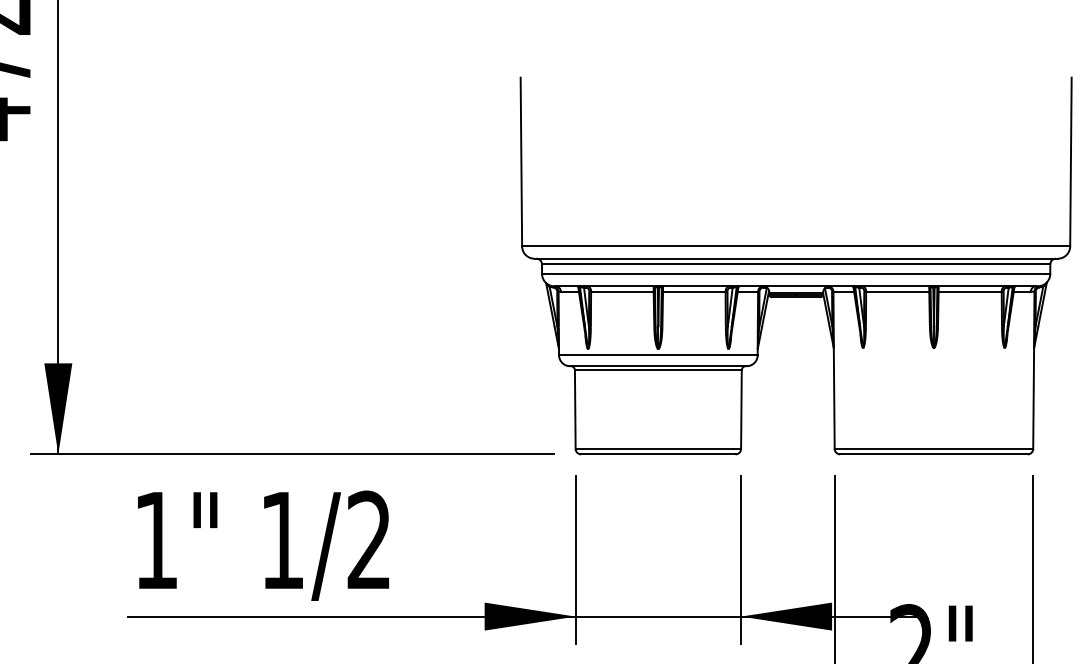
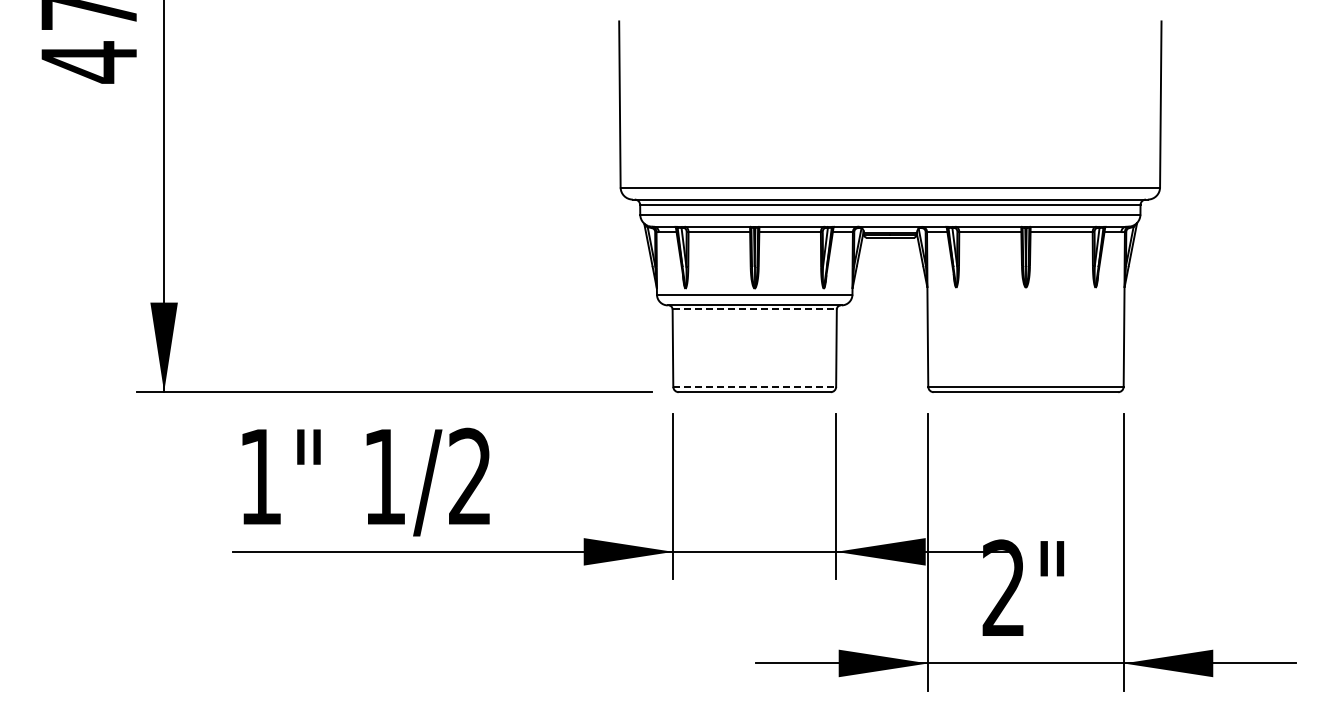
line: (659, 370) -> (755, 309), solid -> dashed
line: (659, 448) -> (755, 386), solid -> dashed

